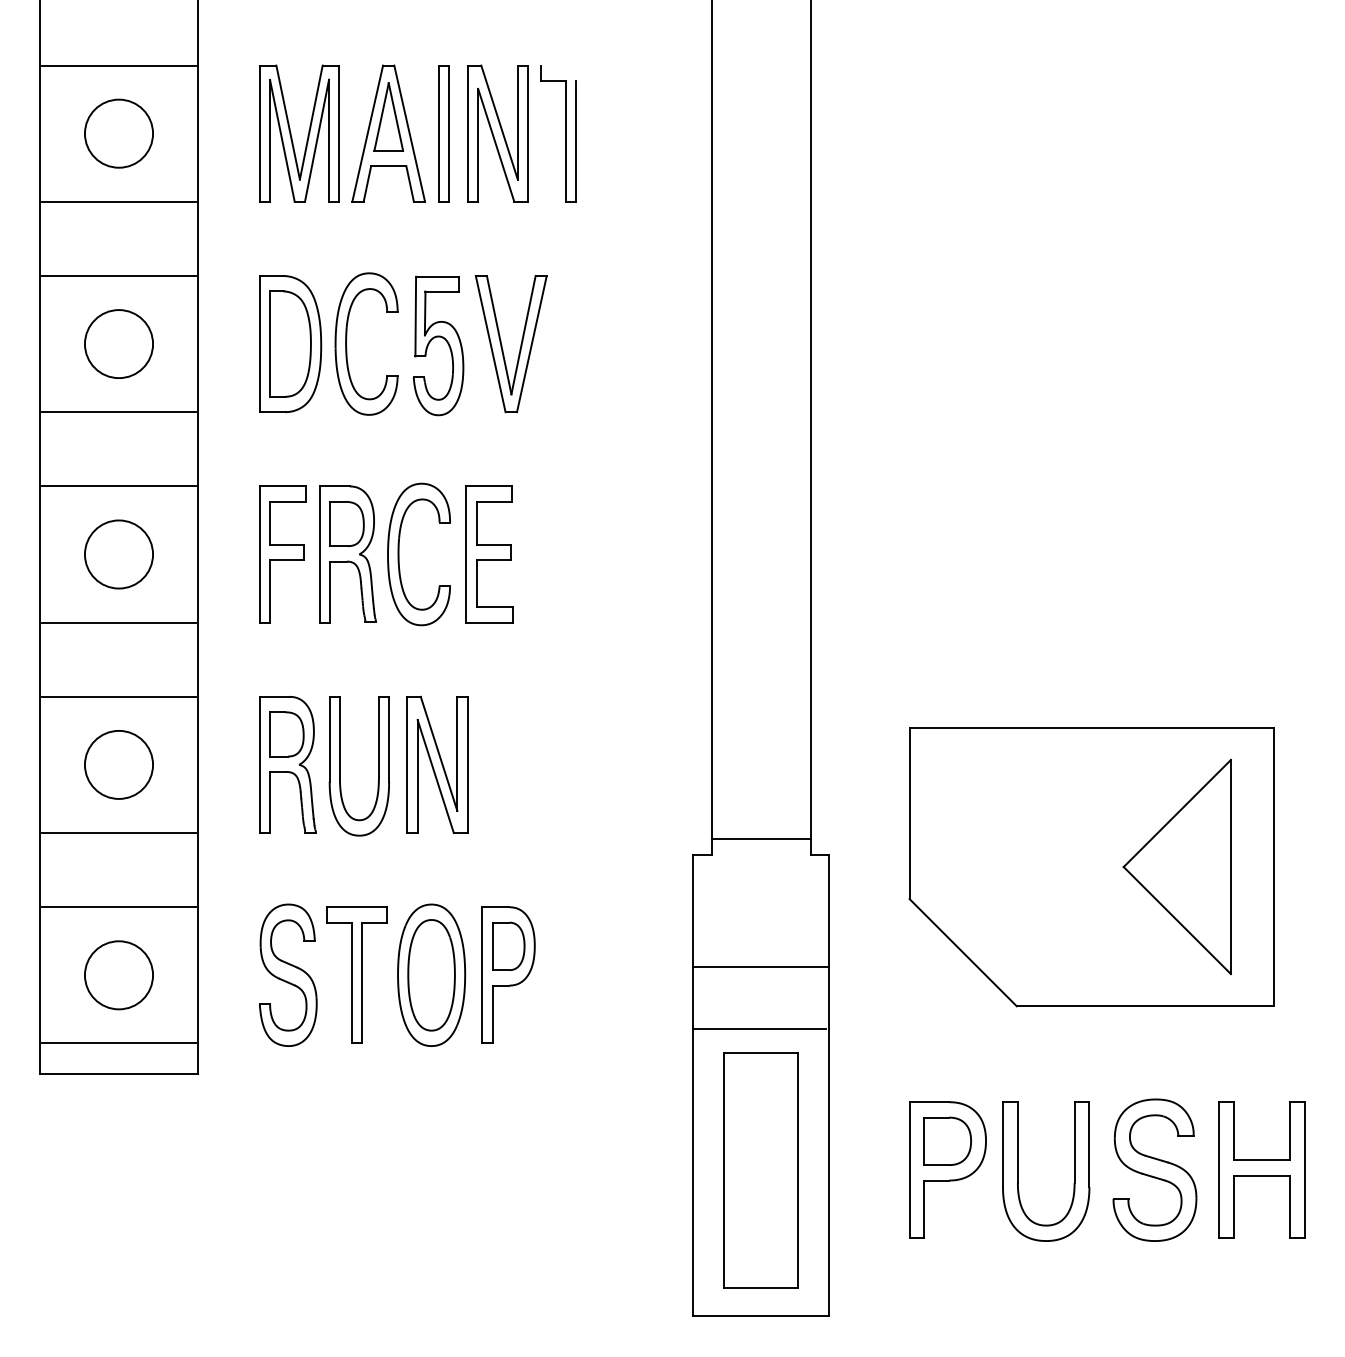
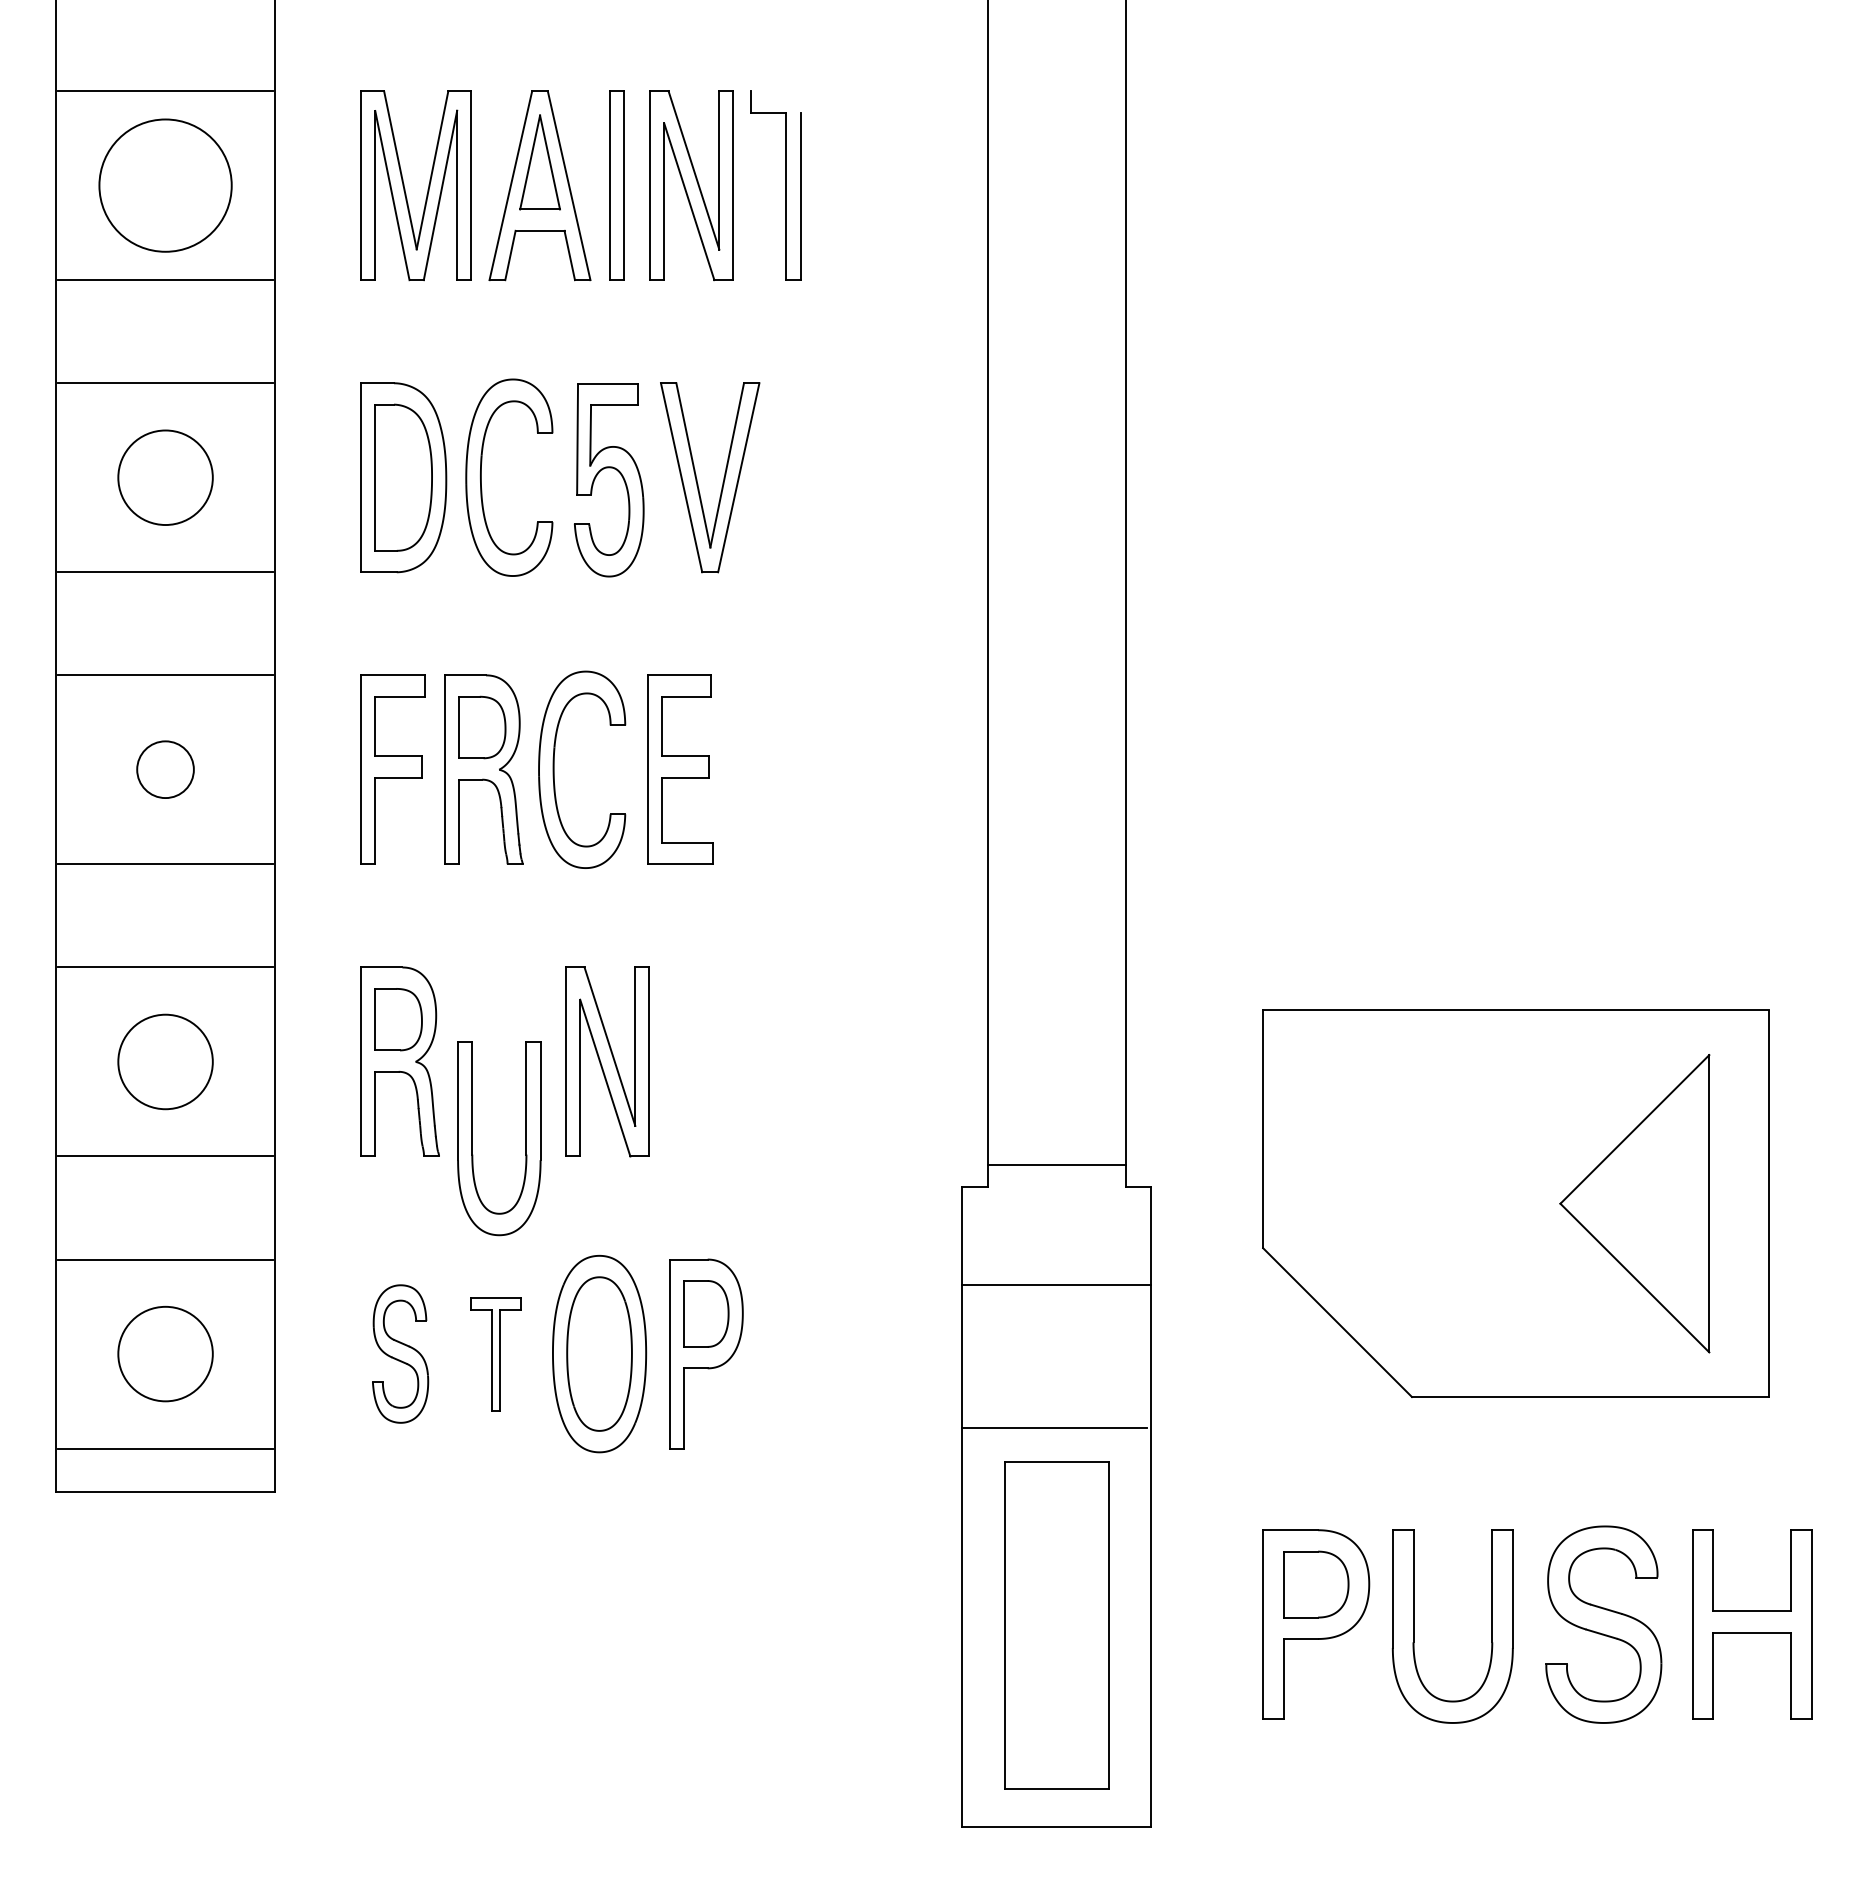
circle: (118, 133) -> (165, 185), size x1.4
circle: (118, 554) -> (165, 769), size x0.6
part: (378, 766) -> (525, 1138), moved
line: (760, 966) -> (1056, 1285), moved
part: (288, 974) -> (400, 1353), size x0.7
part: (356, 975) -> (495, 1354), size x0.6

